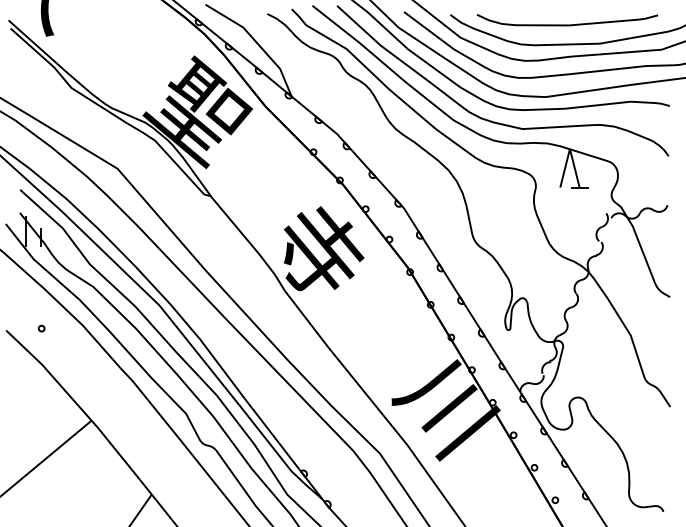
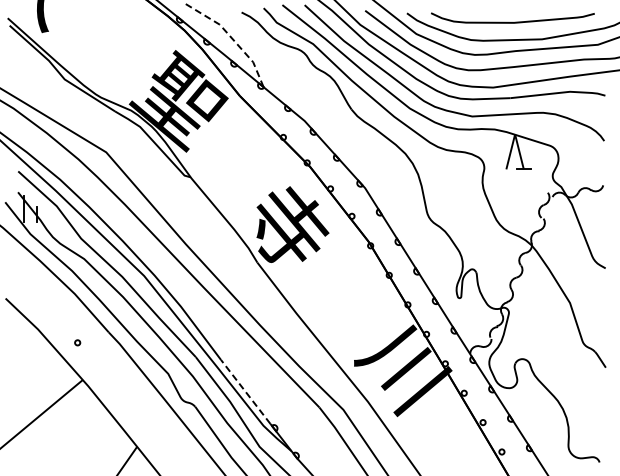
line: (257, 42) -> (232, 38), solid -> dashed
circle: (41, 328) -> (77, 342), moved
line: (271, 433) -> (245, 391), solid -> dashed

